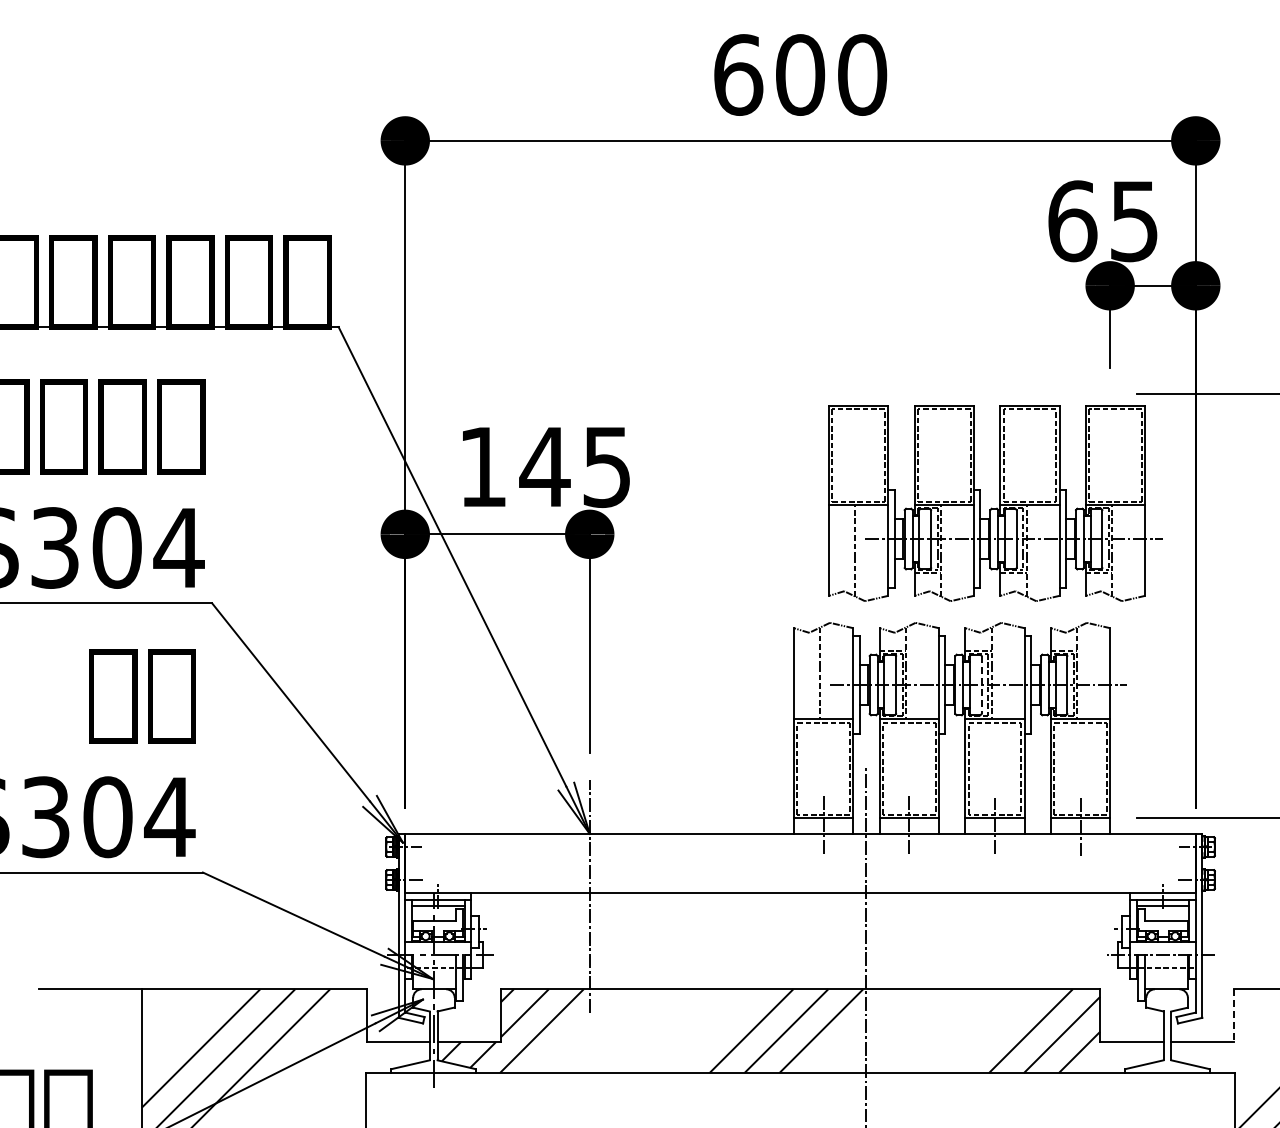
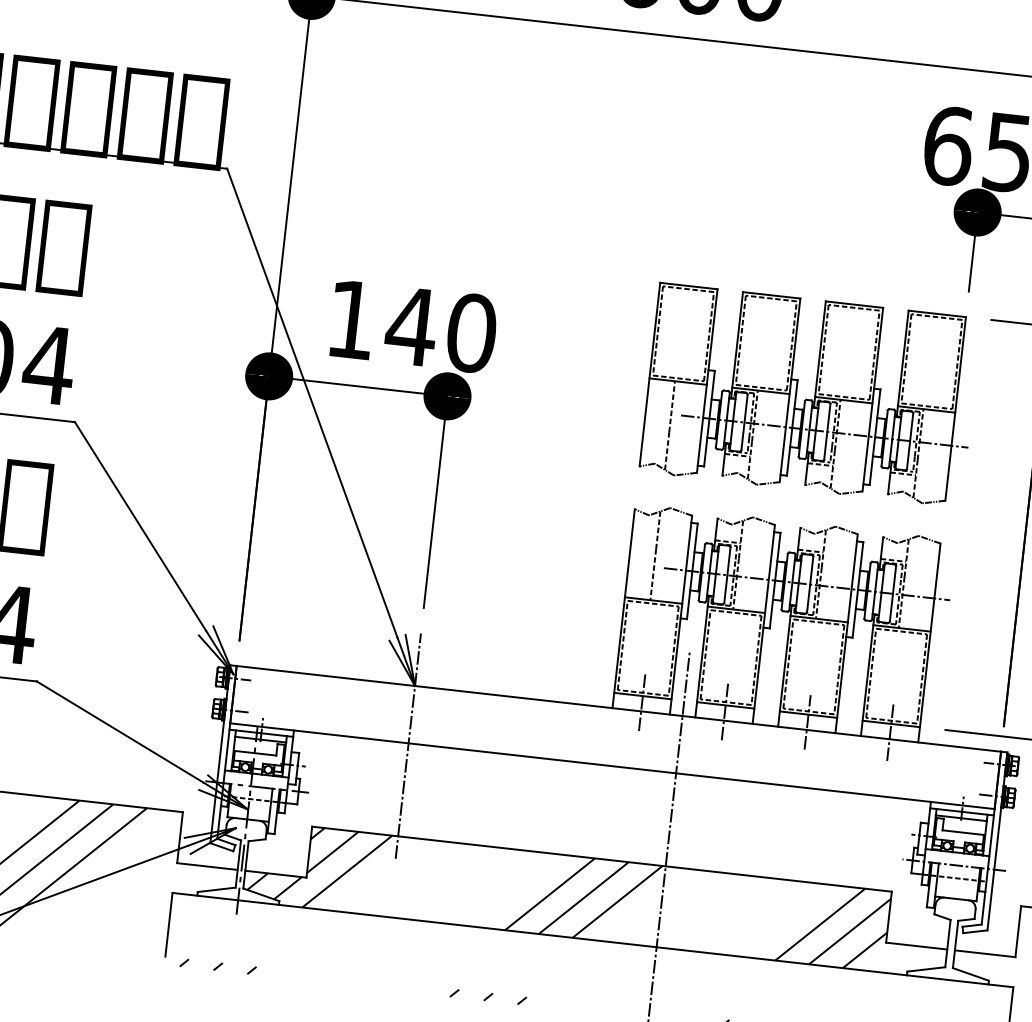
text: (606, 467) -> (470, 333), 145 -> 140
part: (995, 503) -> (810, 395), moved
line: (981, 684) -> (810, 584), dashed -> solid
line: (1234, 1016) -> (1018, 932), dashed -> solid

